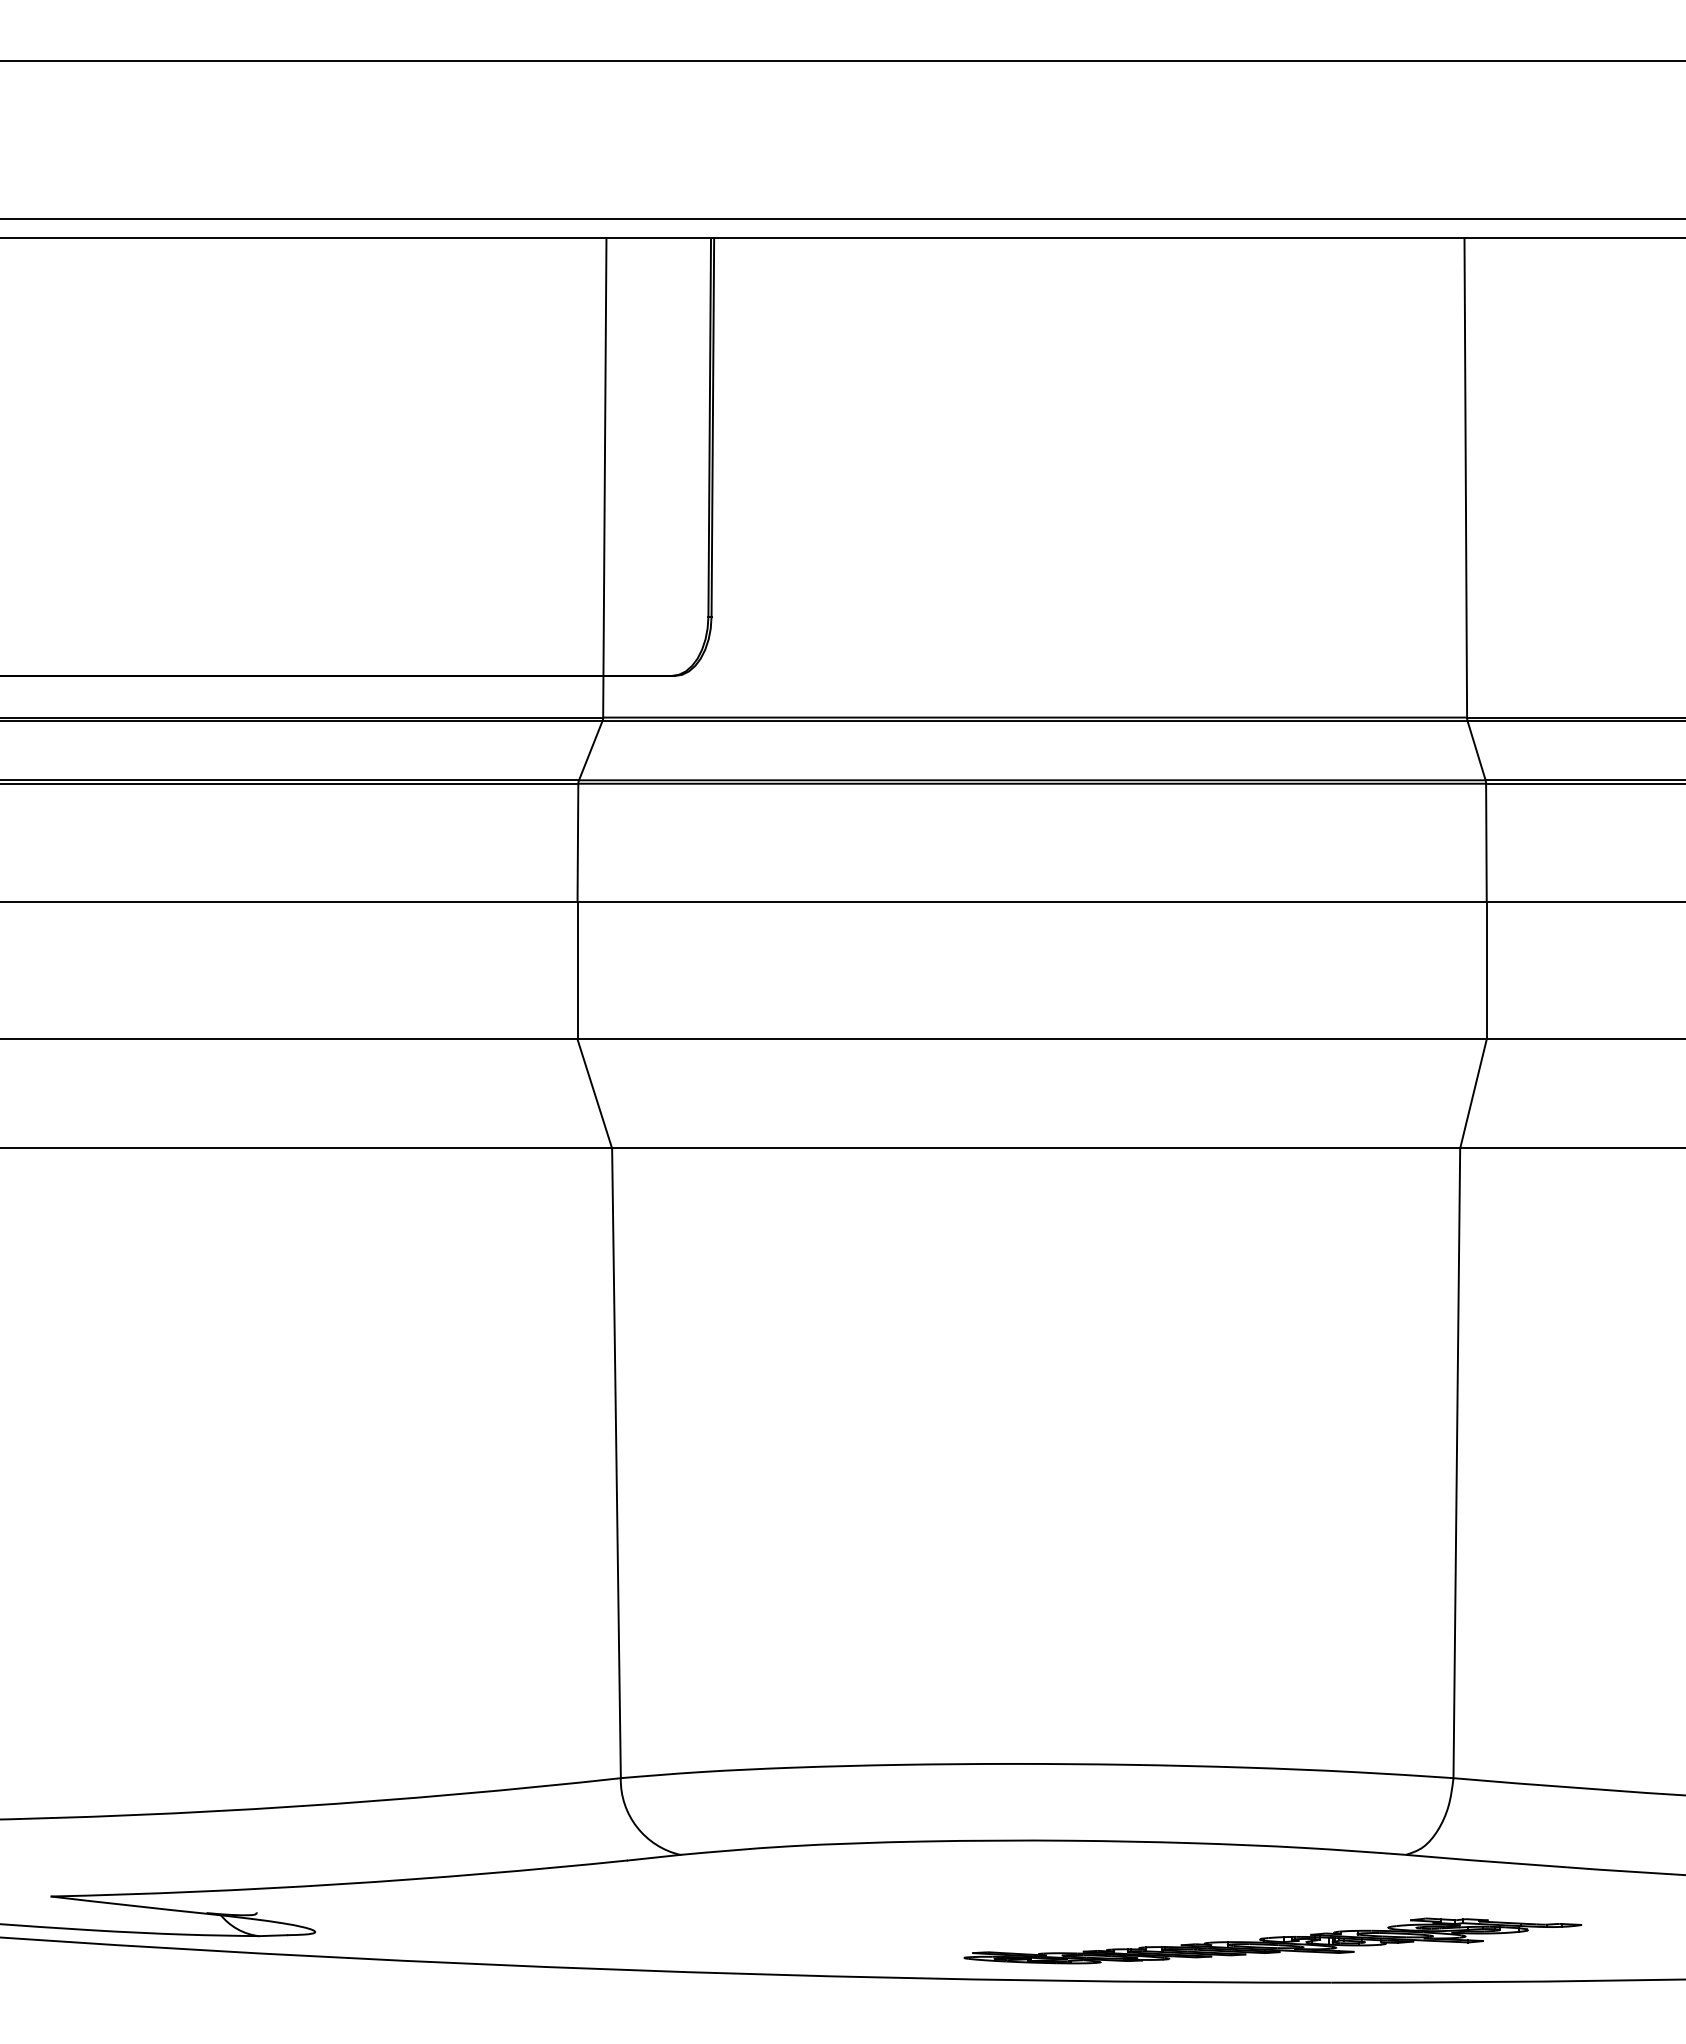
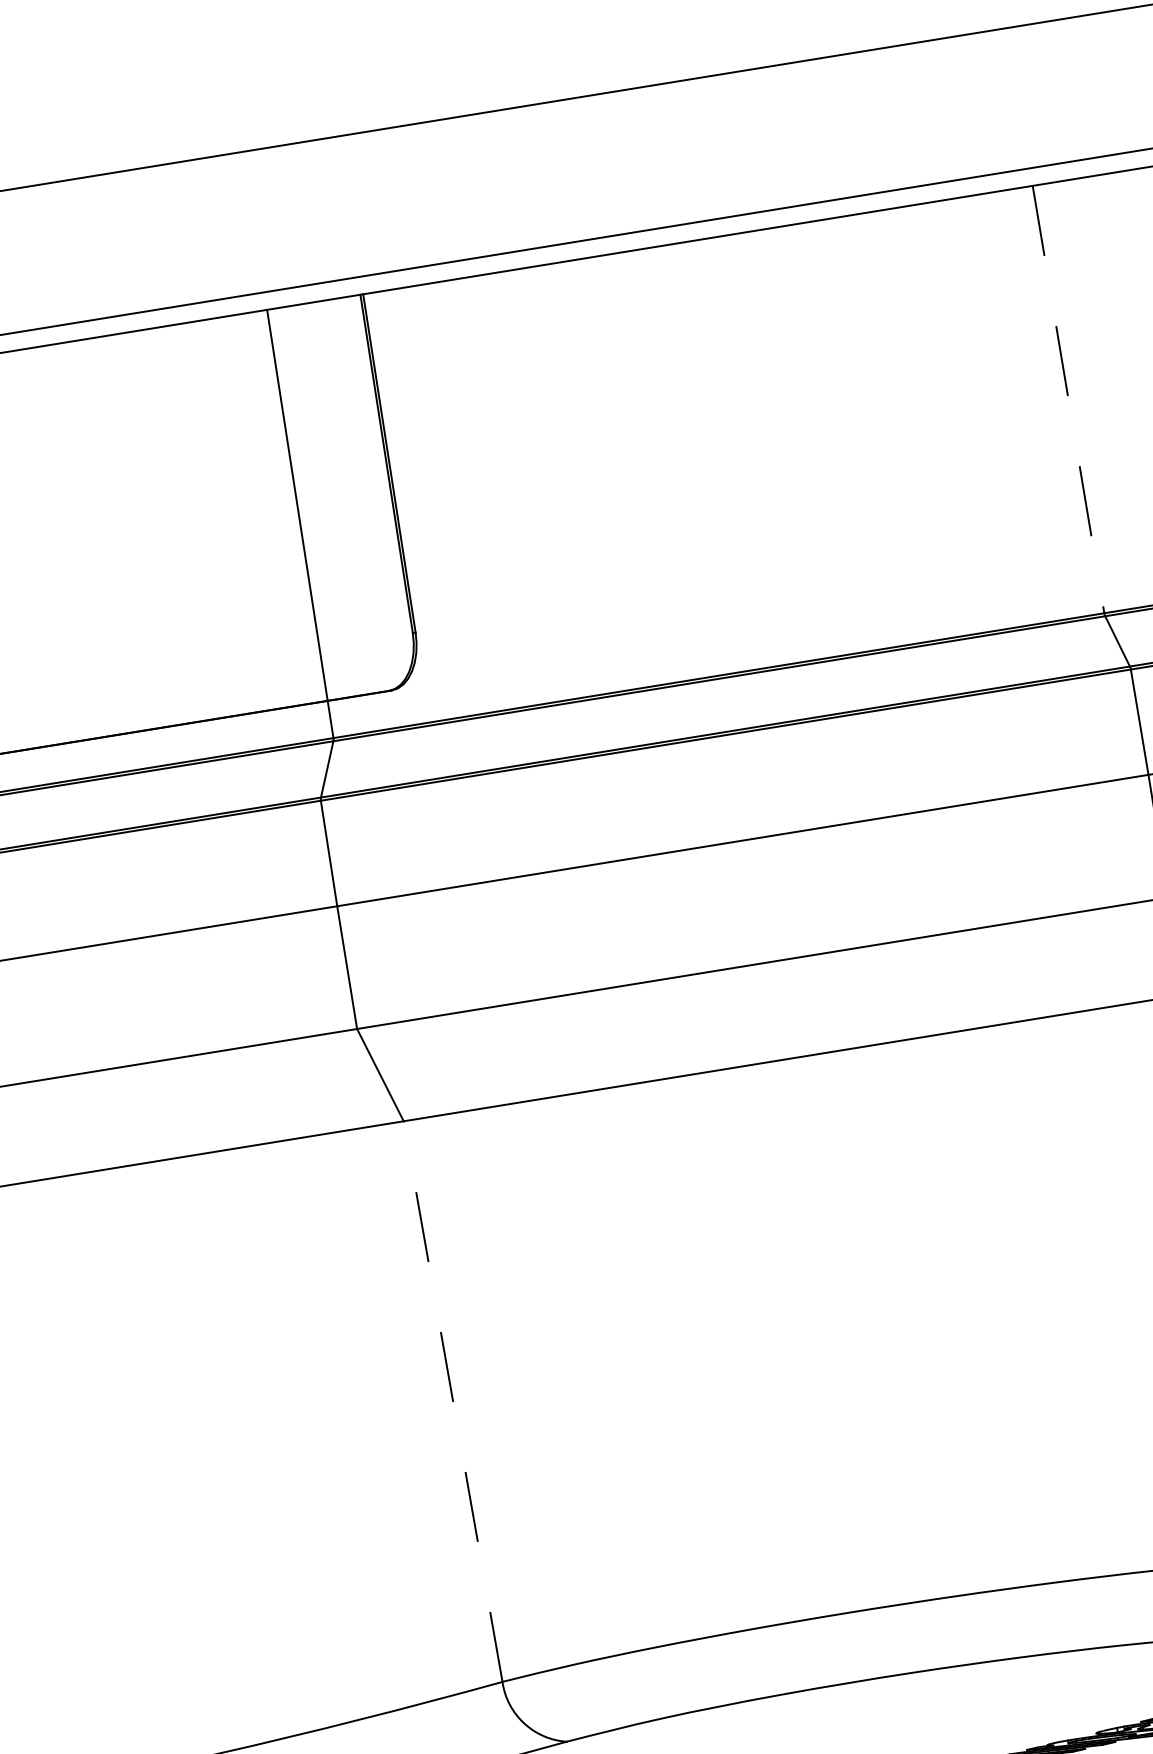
line: (1465, 477) -> (1068, 399), solid -> dashed
line: (616, 1463) -> (453, 1401), solid -> dashed

